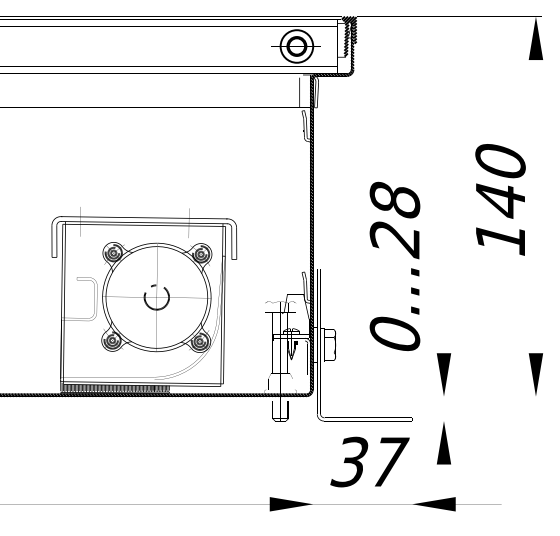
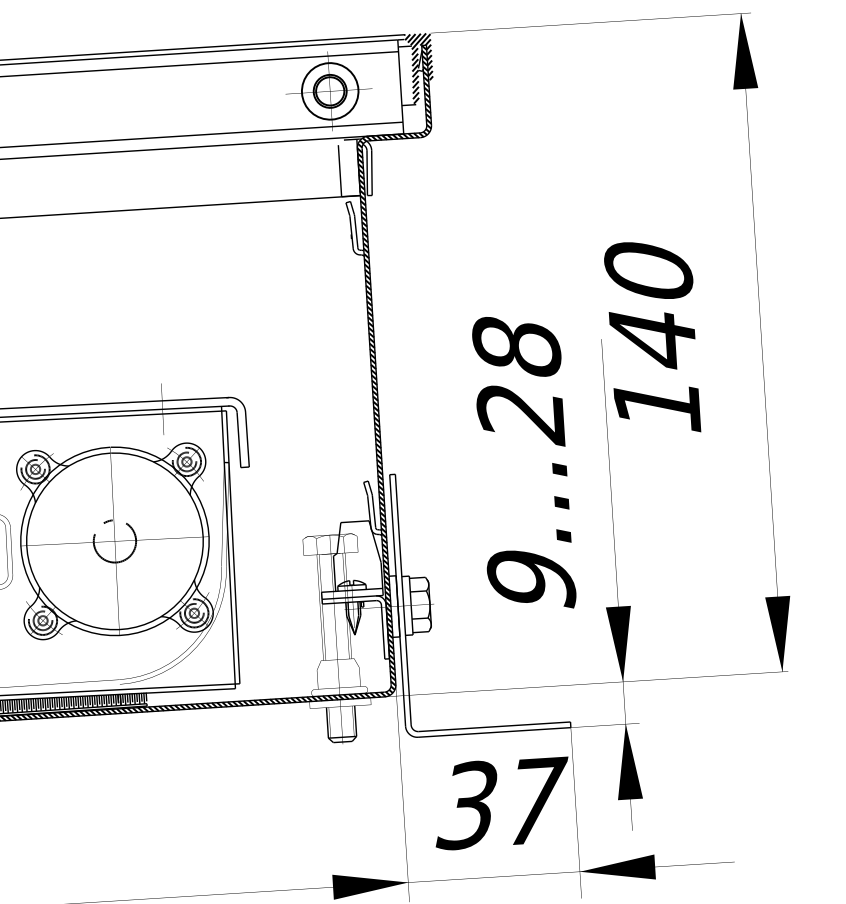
text: (500, 199) -> (652, 337), moved
text: (394, 334) -> (530, 579), 0...28 -> 9...28

